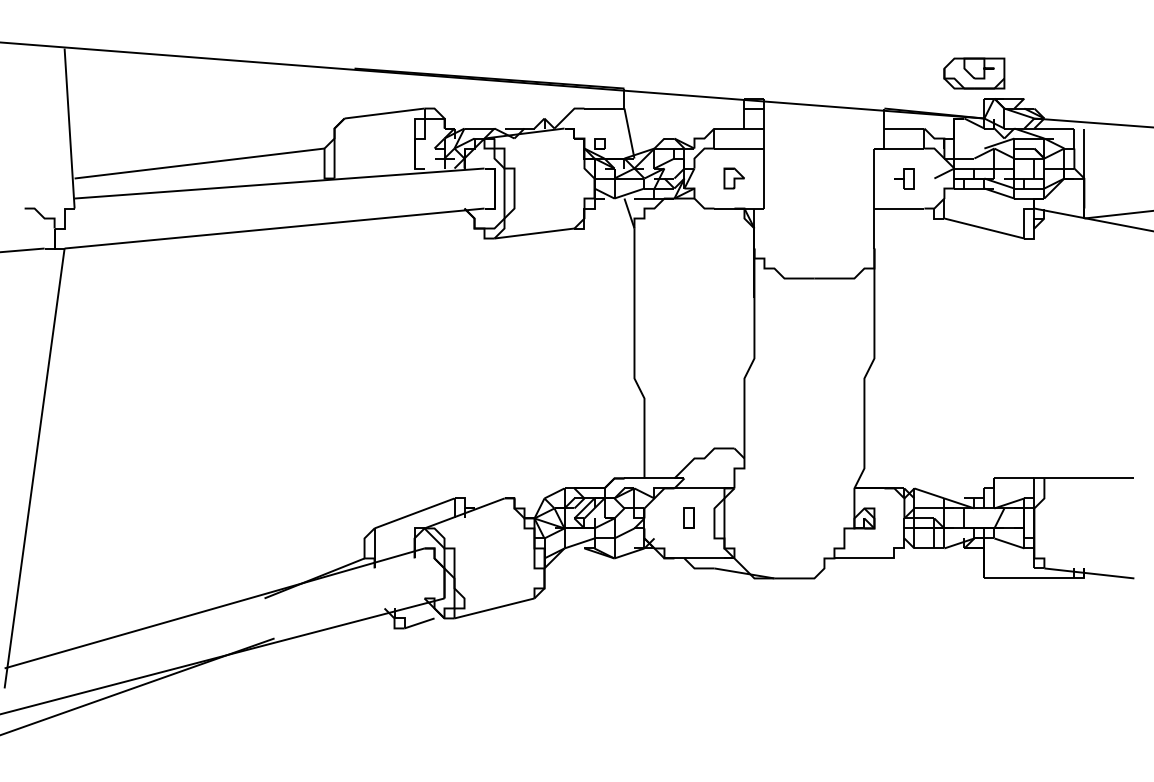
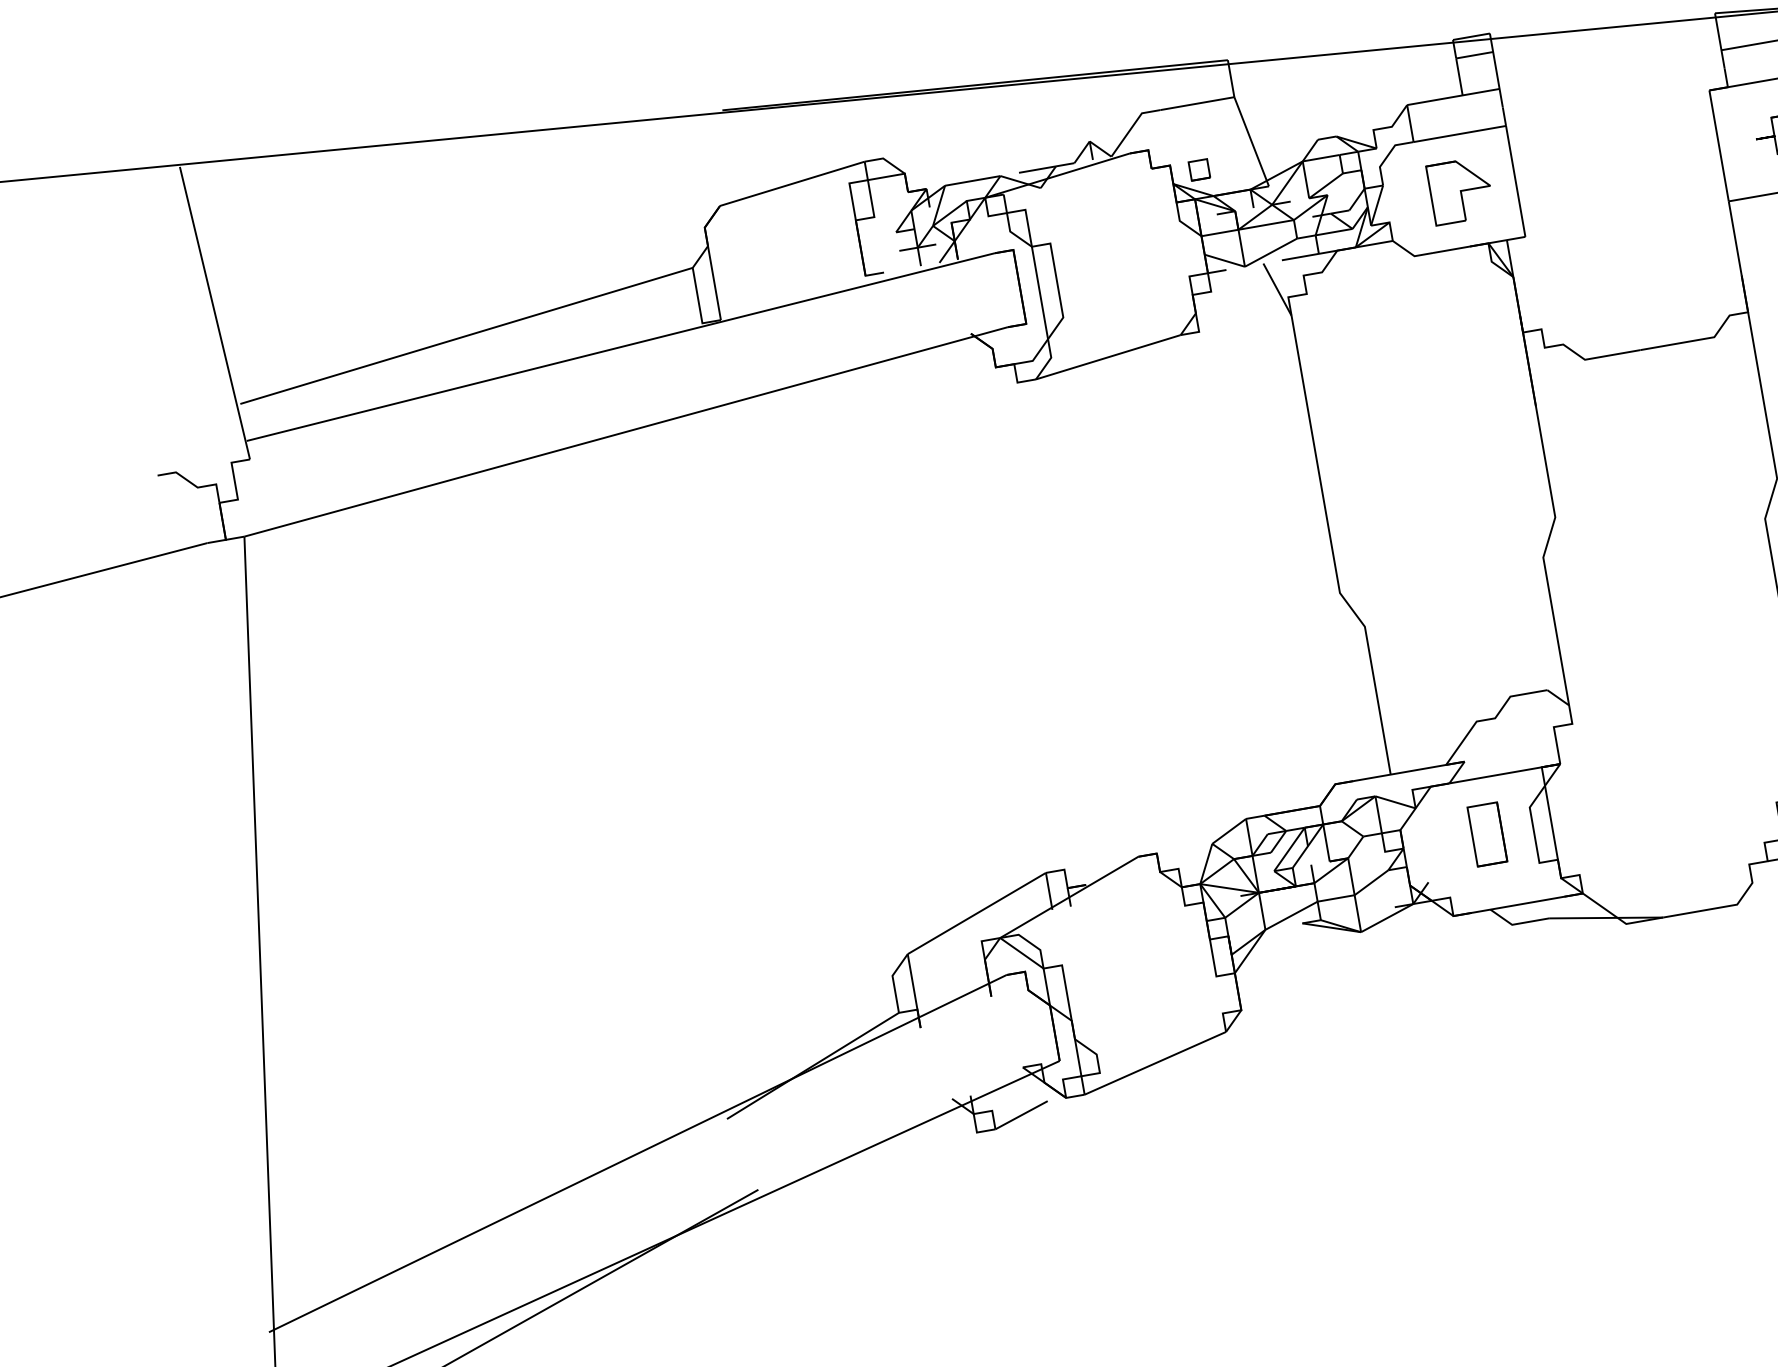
part: (733, 178) -> (1458, 191), size x1.6
part: (688, 517) -> (1484, 832), size x1.6

